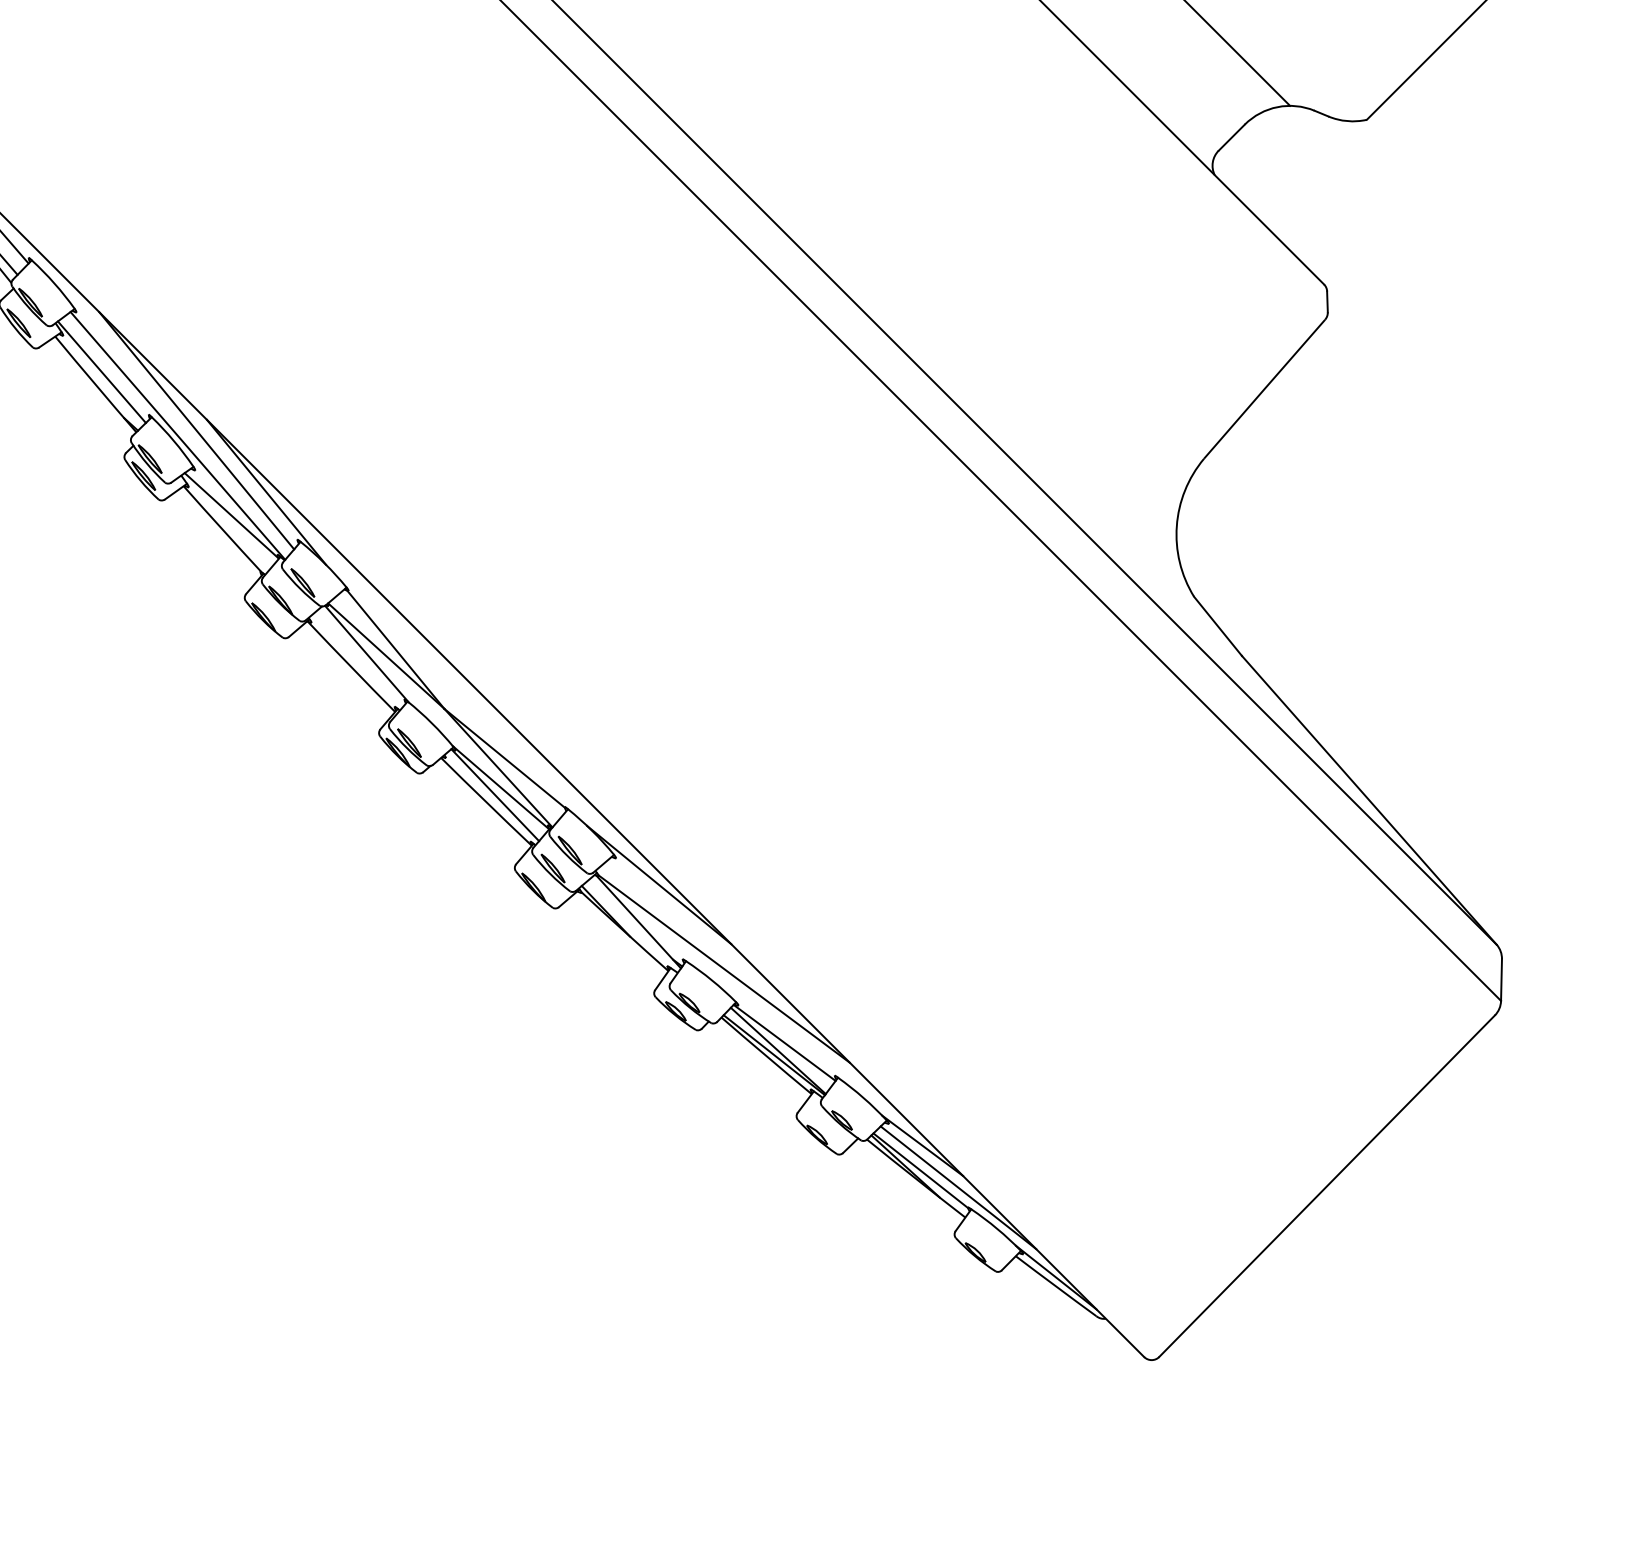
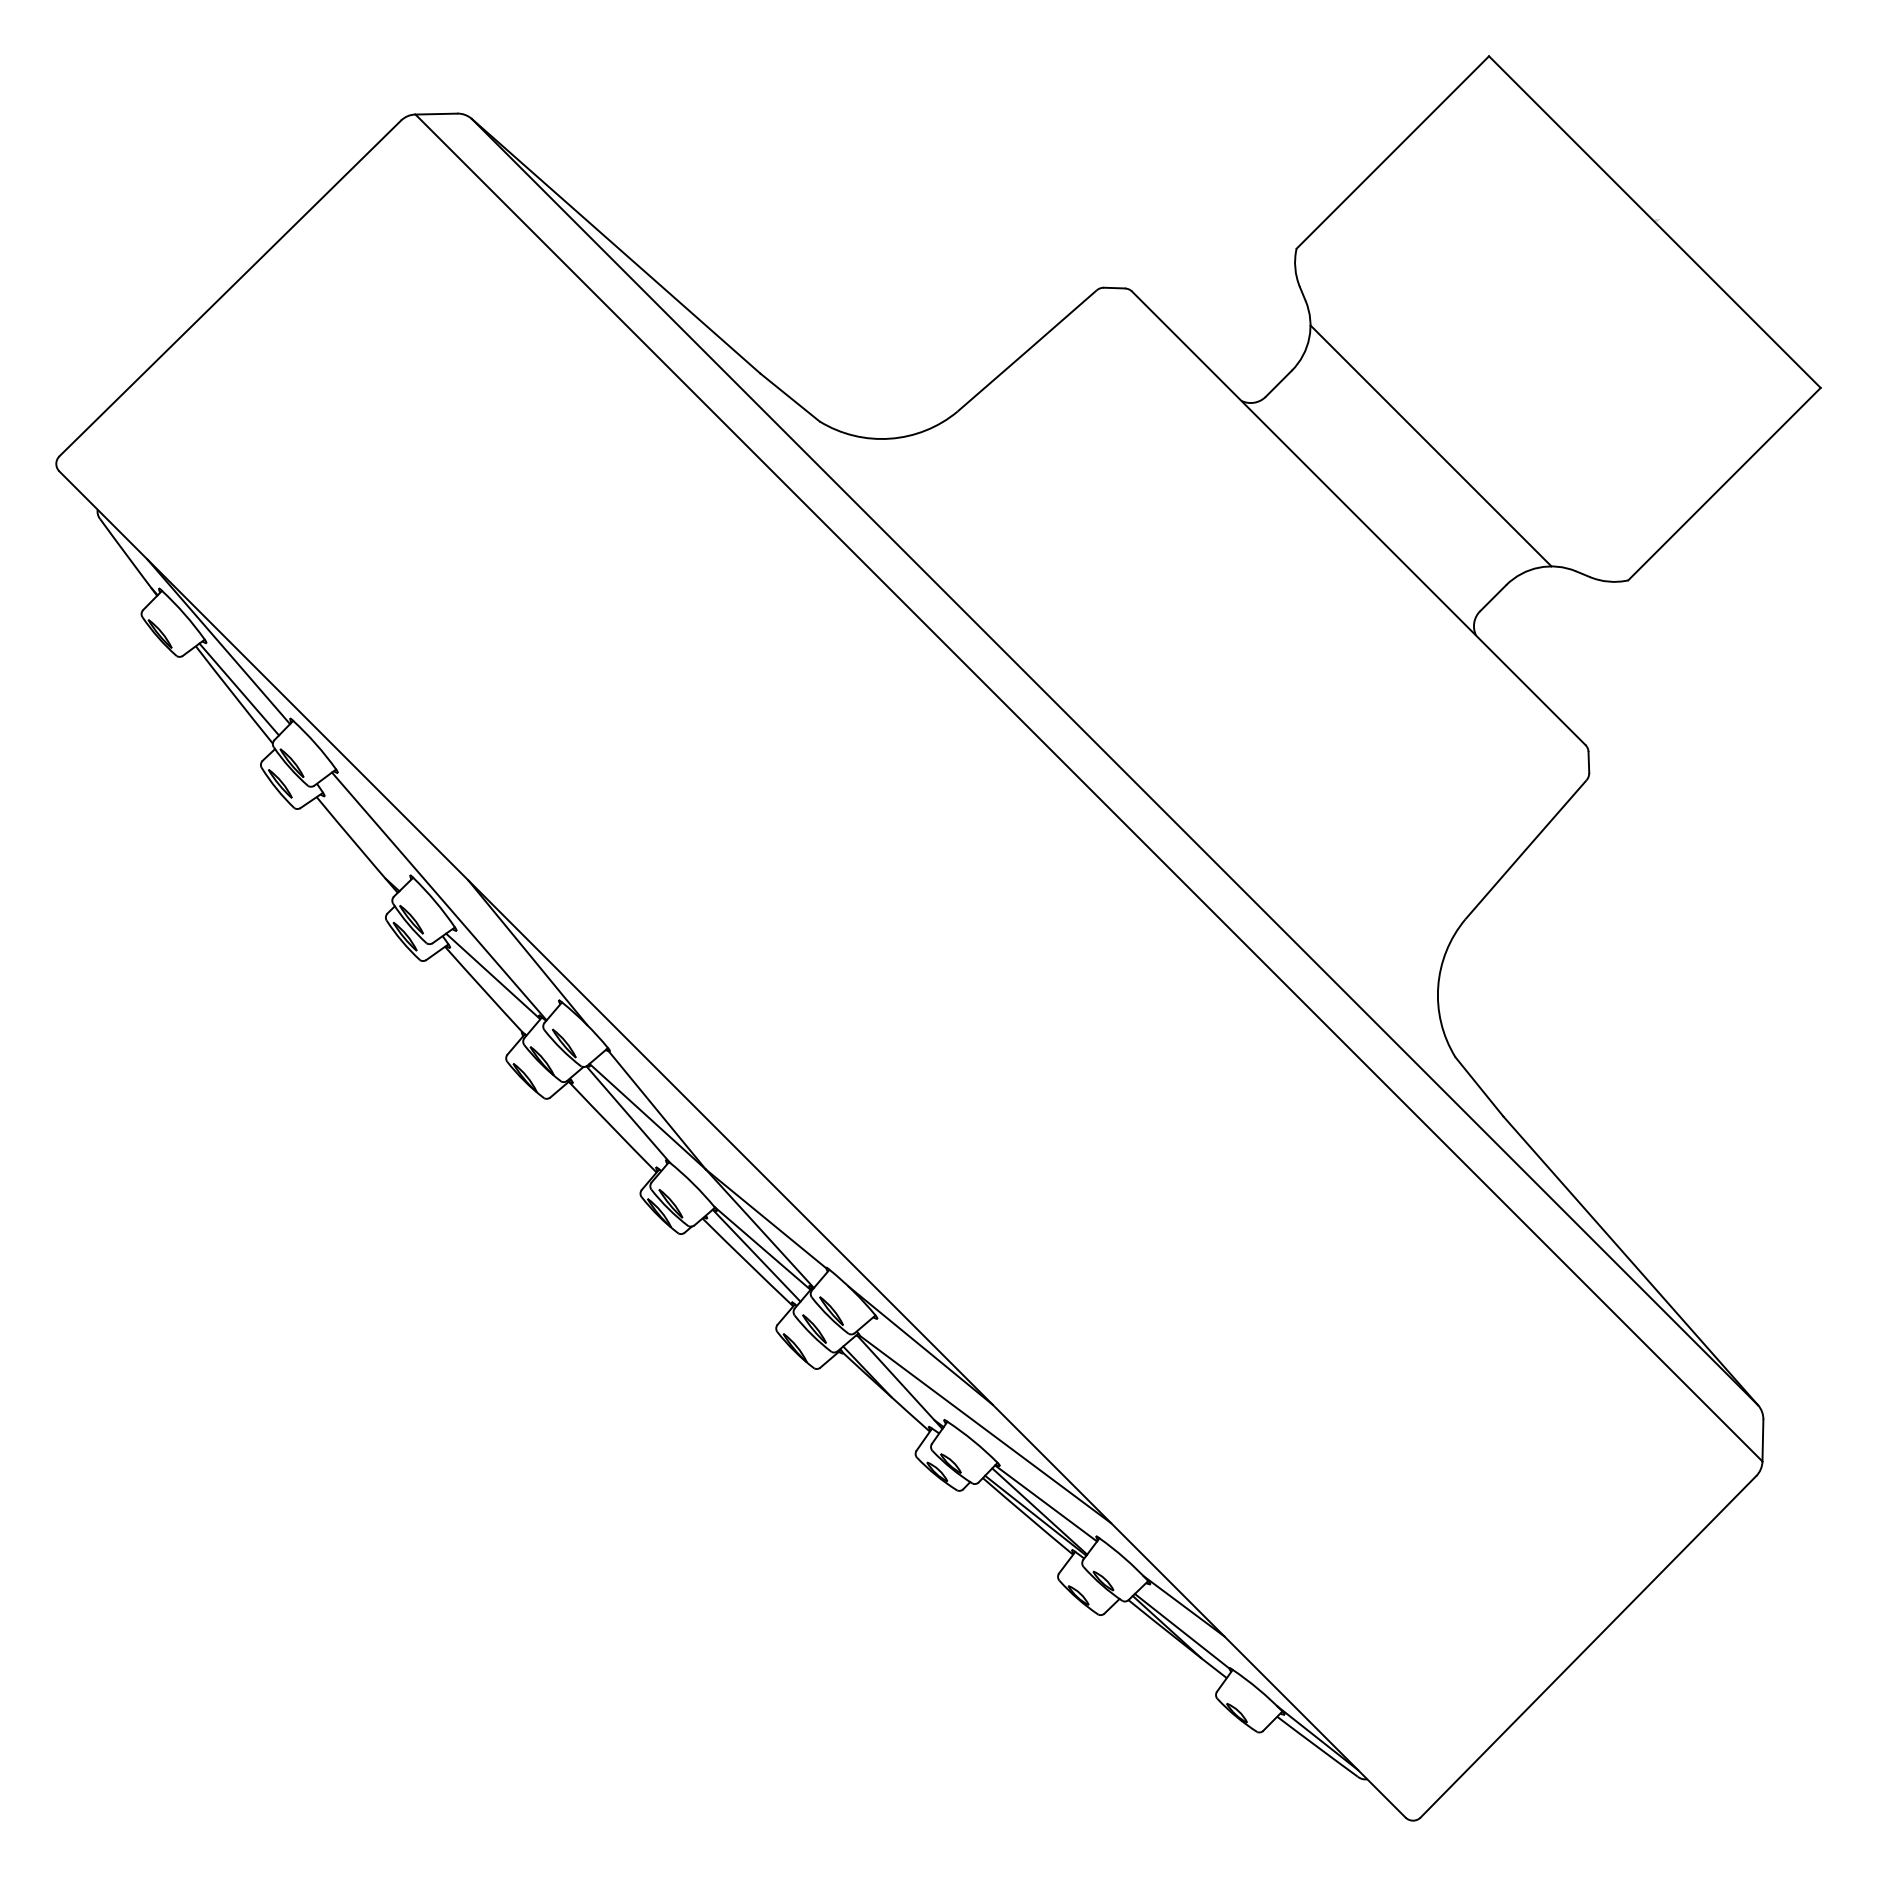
line: (102, 371) -> (363, 832), removed
line: (196, 429) -> (457, 890), removed
line: (958, 1186) -> (1219, 1647), removed

